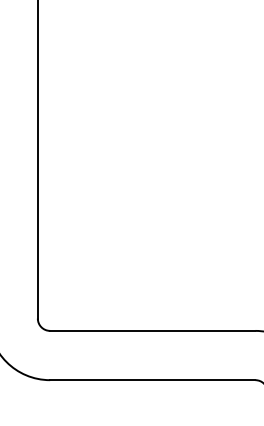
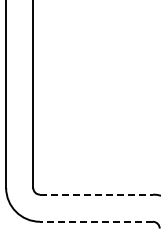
line: (152, 330) -> (96, 194), solid -> dashed
line: (150, 379) -> (95, 221), solid -> dashed

